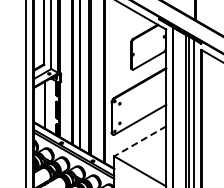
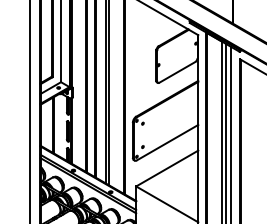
line: (139, 141) -> (166, 168), dashed -> solid

